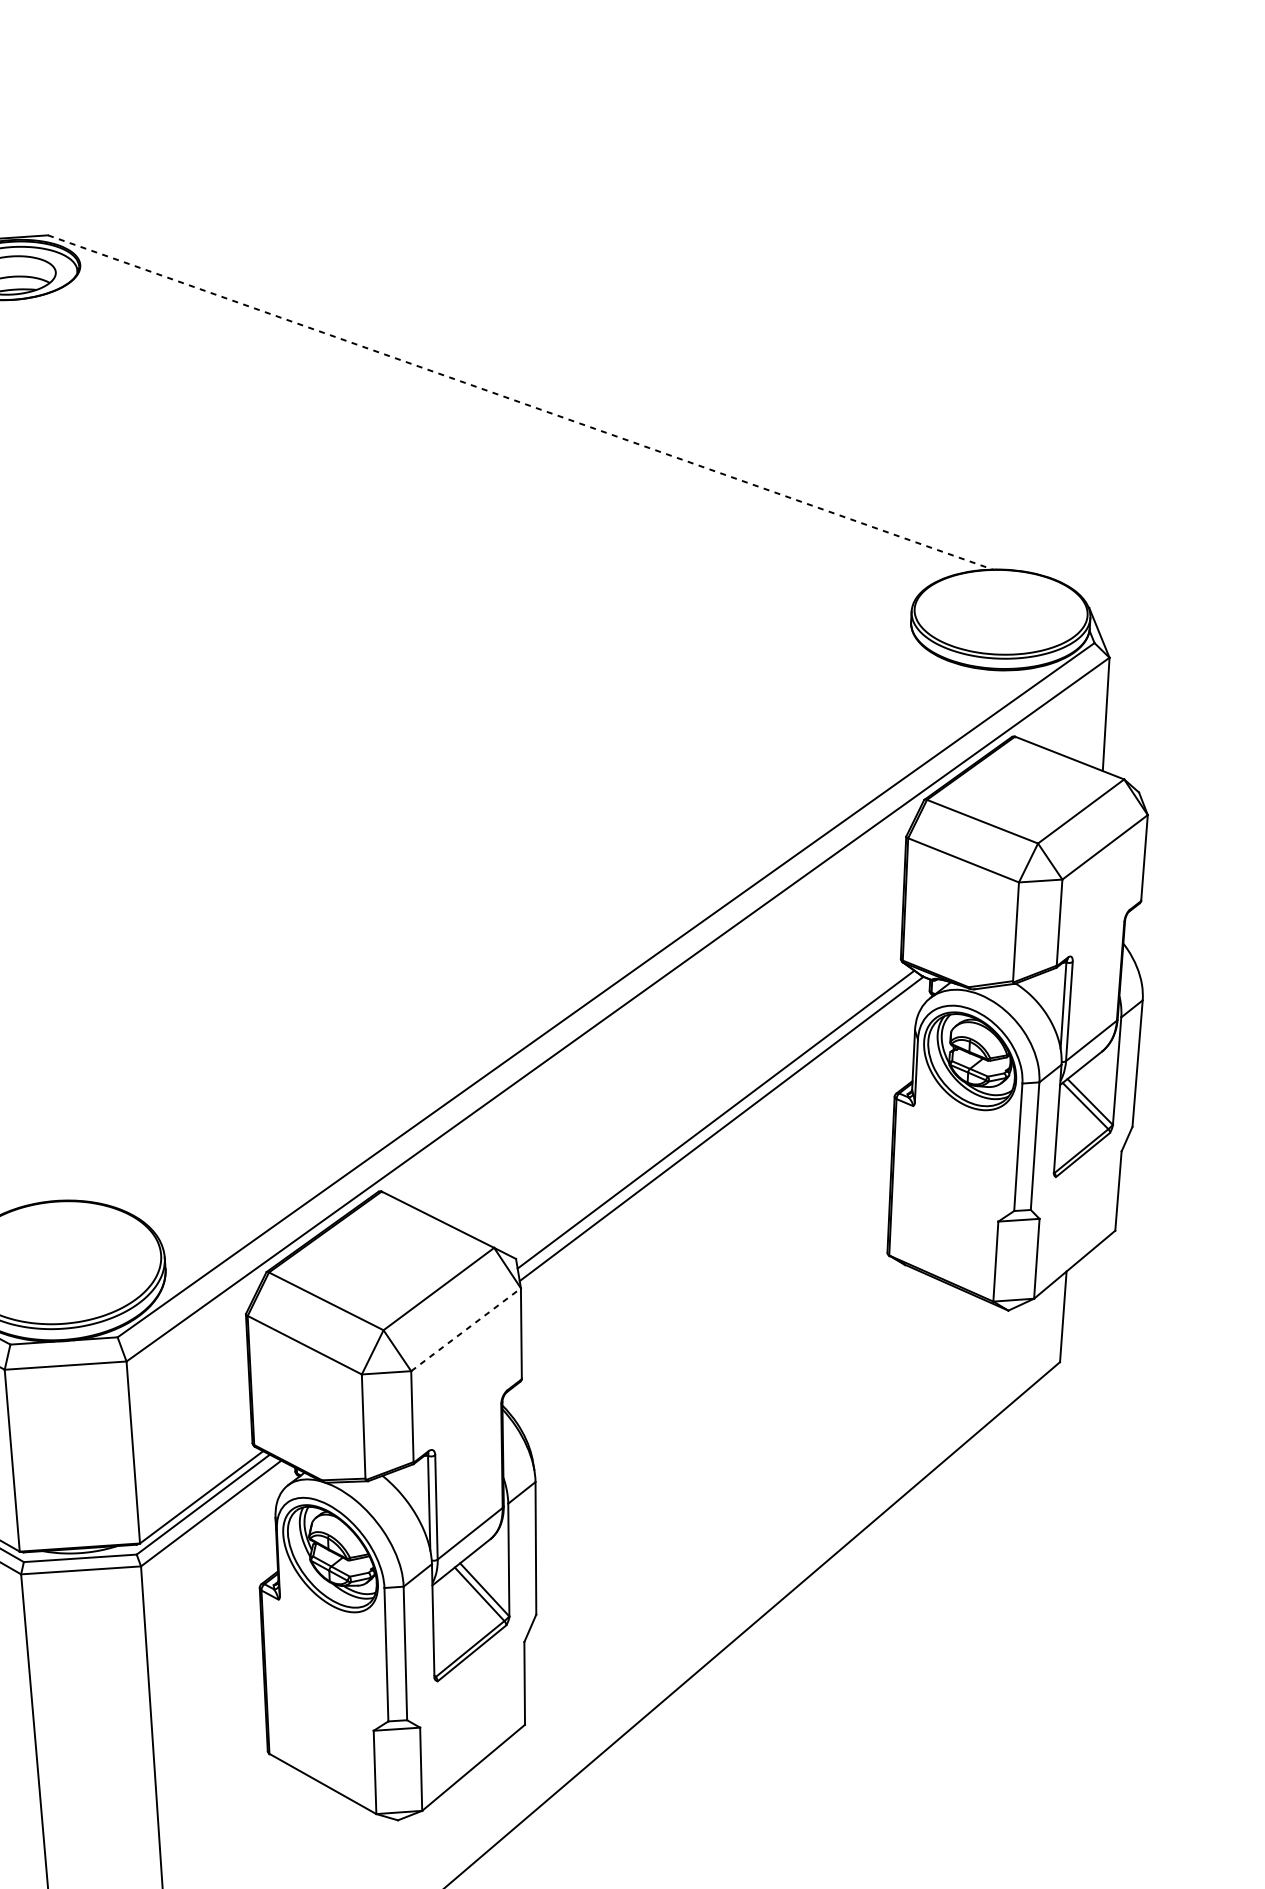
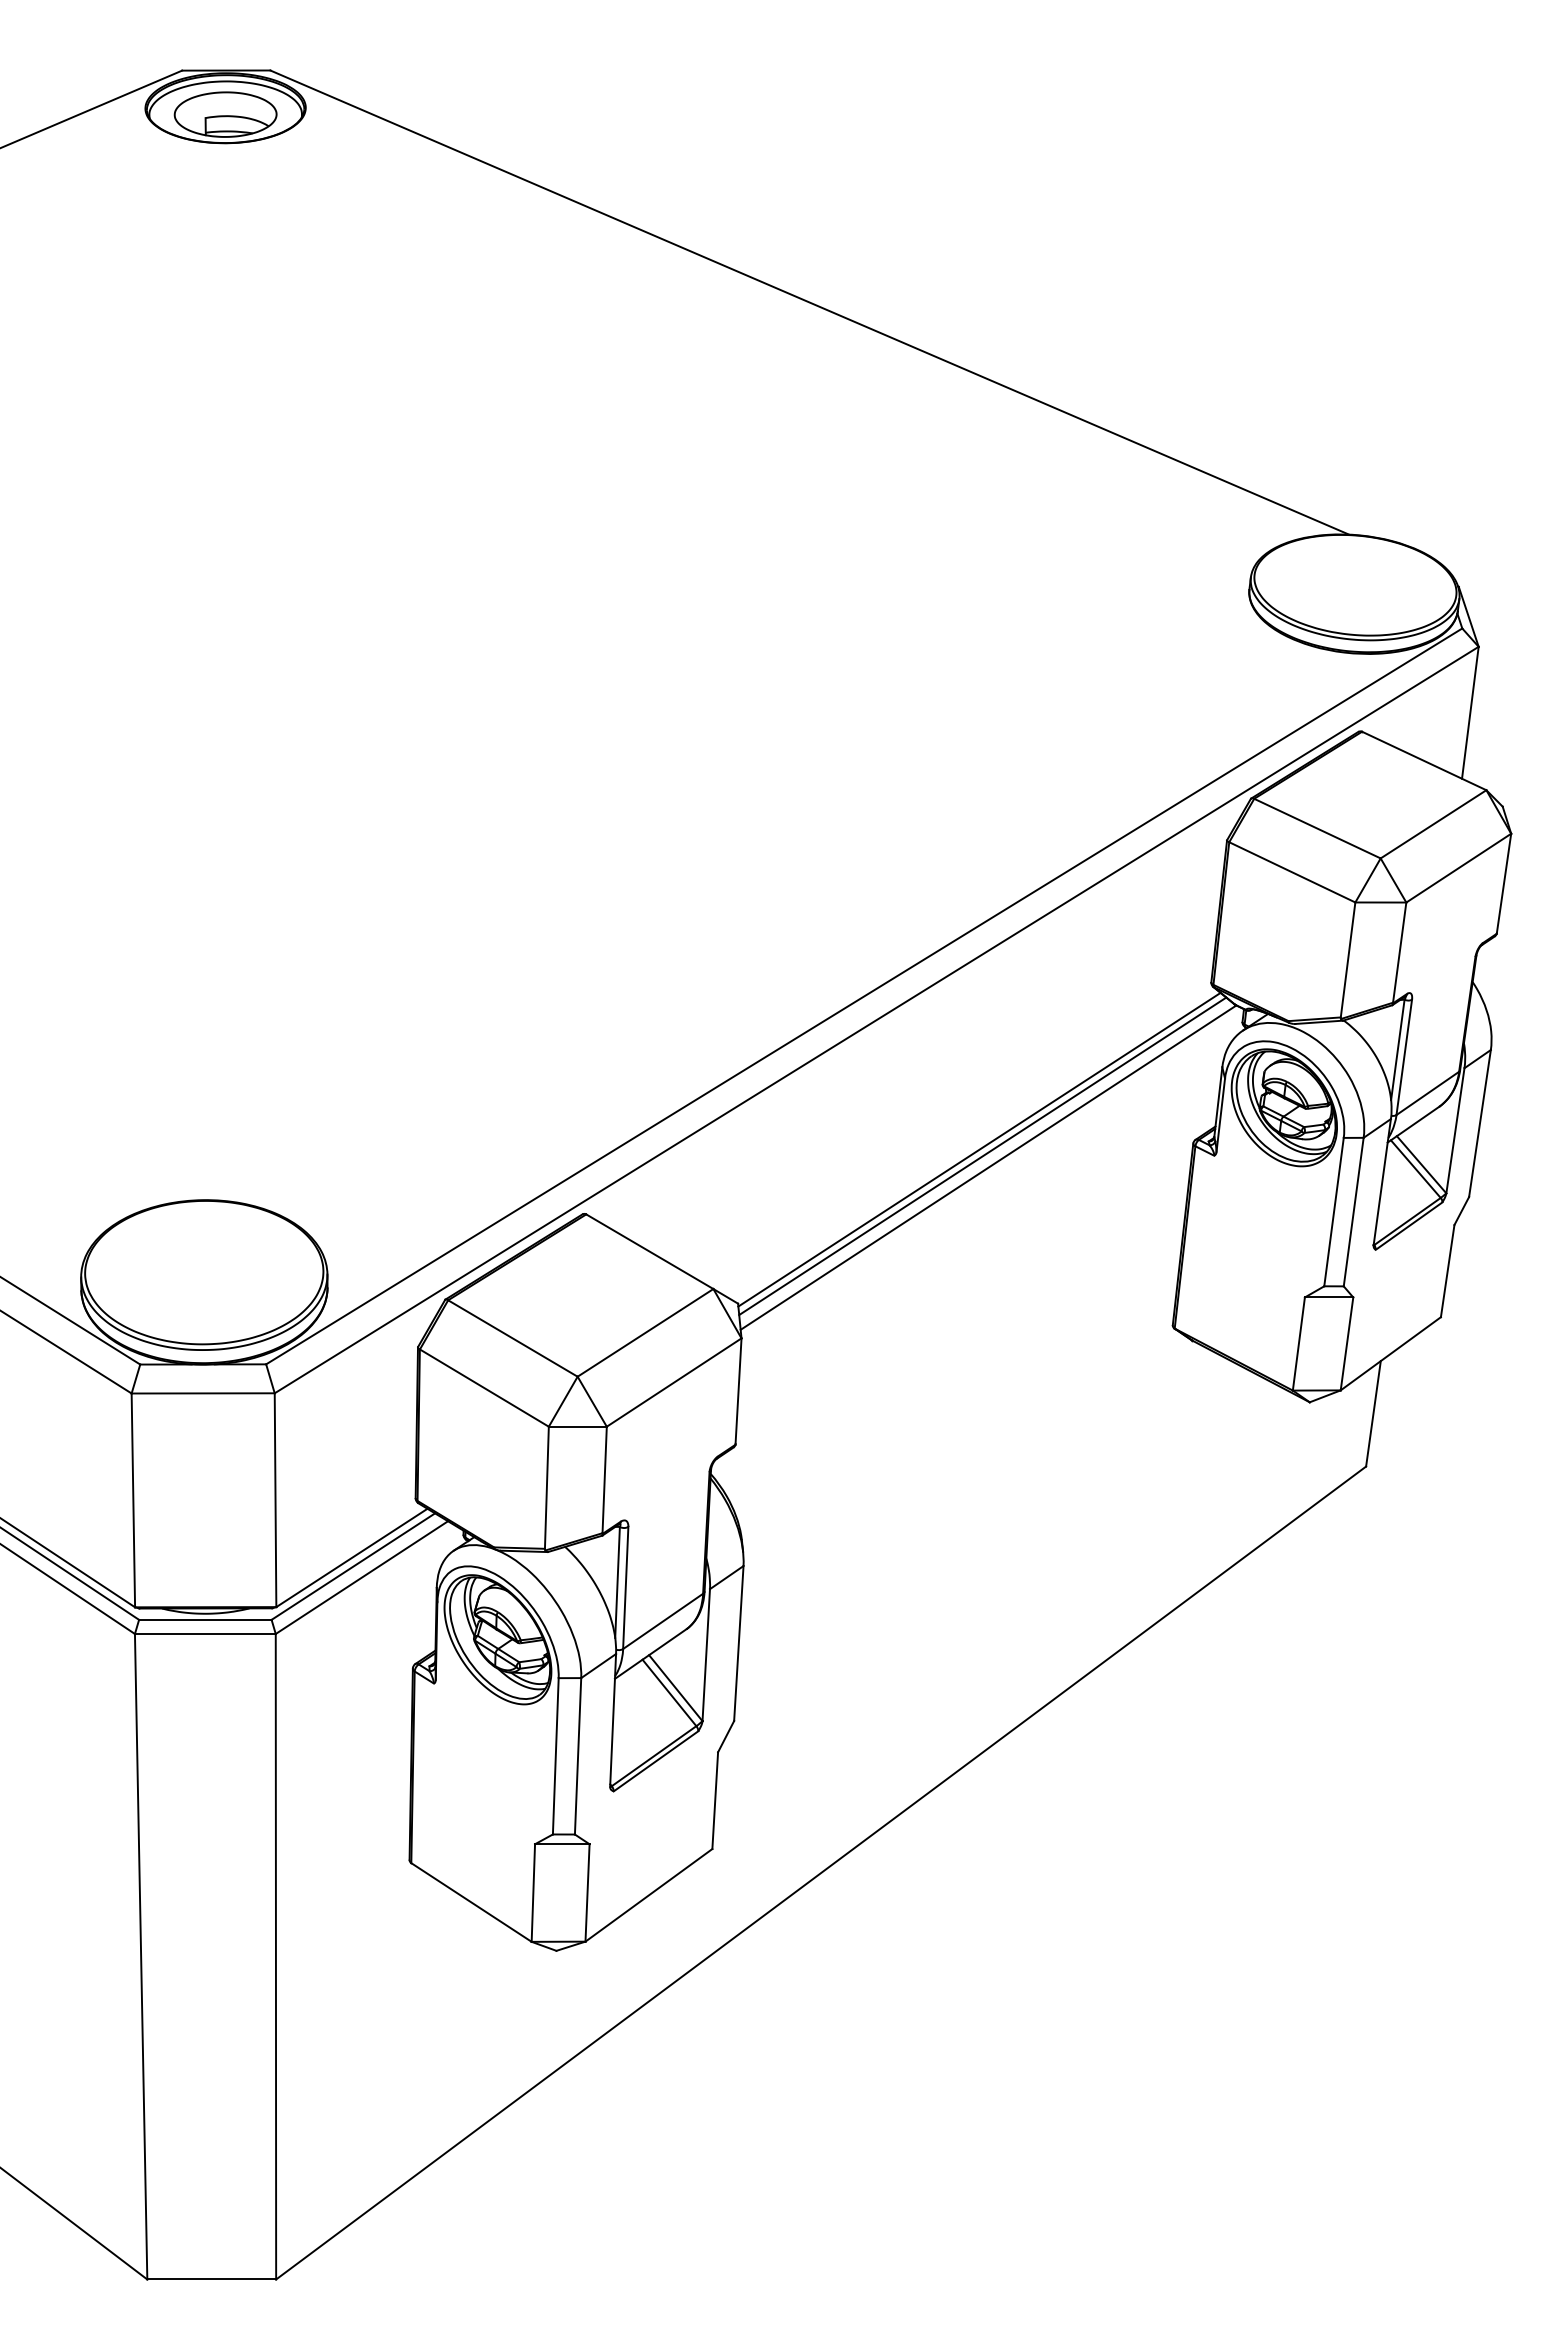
line: (521, 402) -> (810, 302), dashed -> solid
line: (712, 1114) -> (979, 1149), added
line: (466, 1329) -> (674, 1382), dashed -> solid

